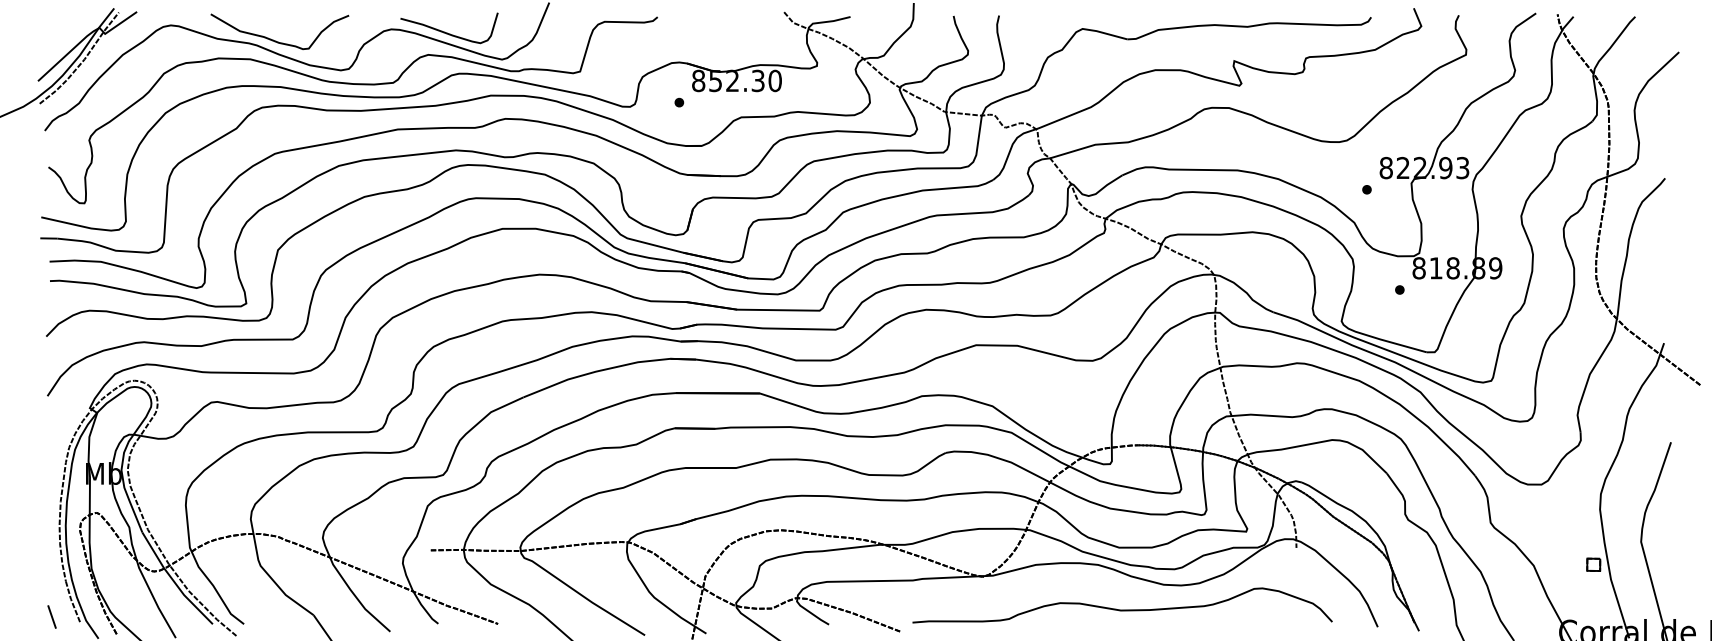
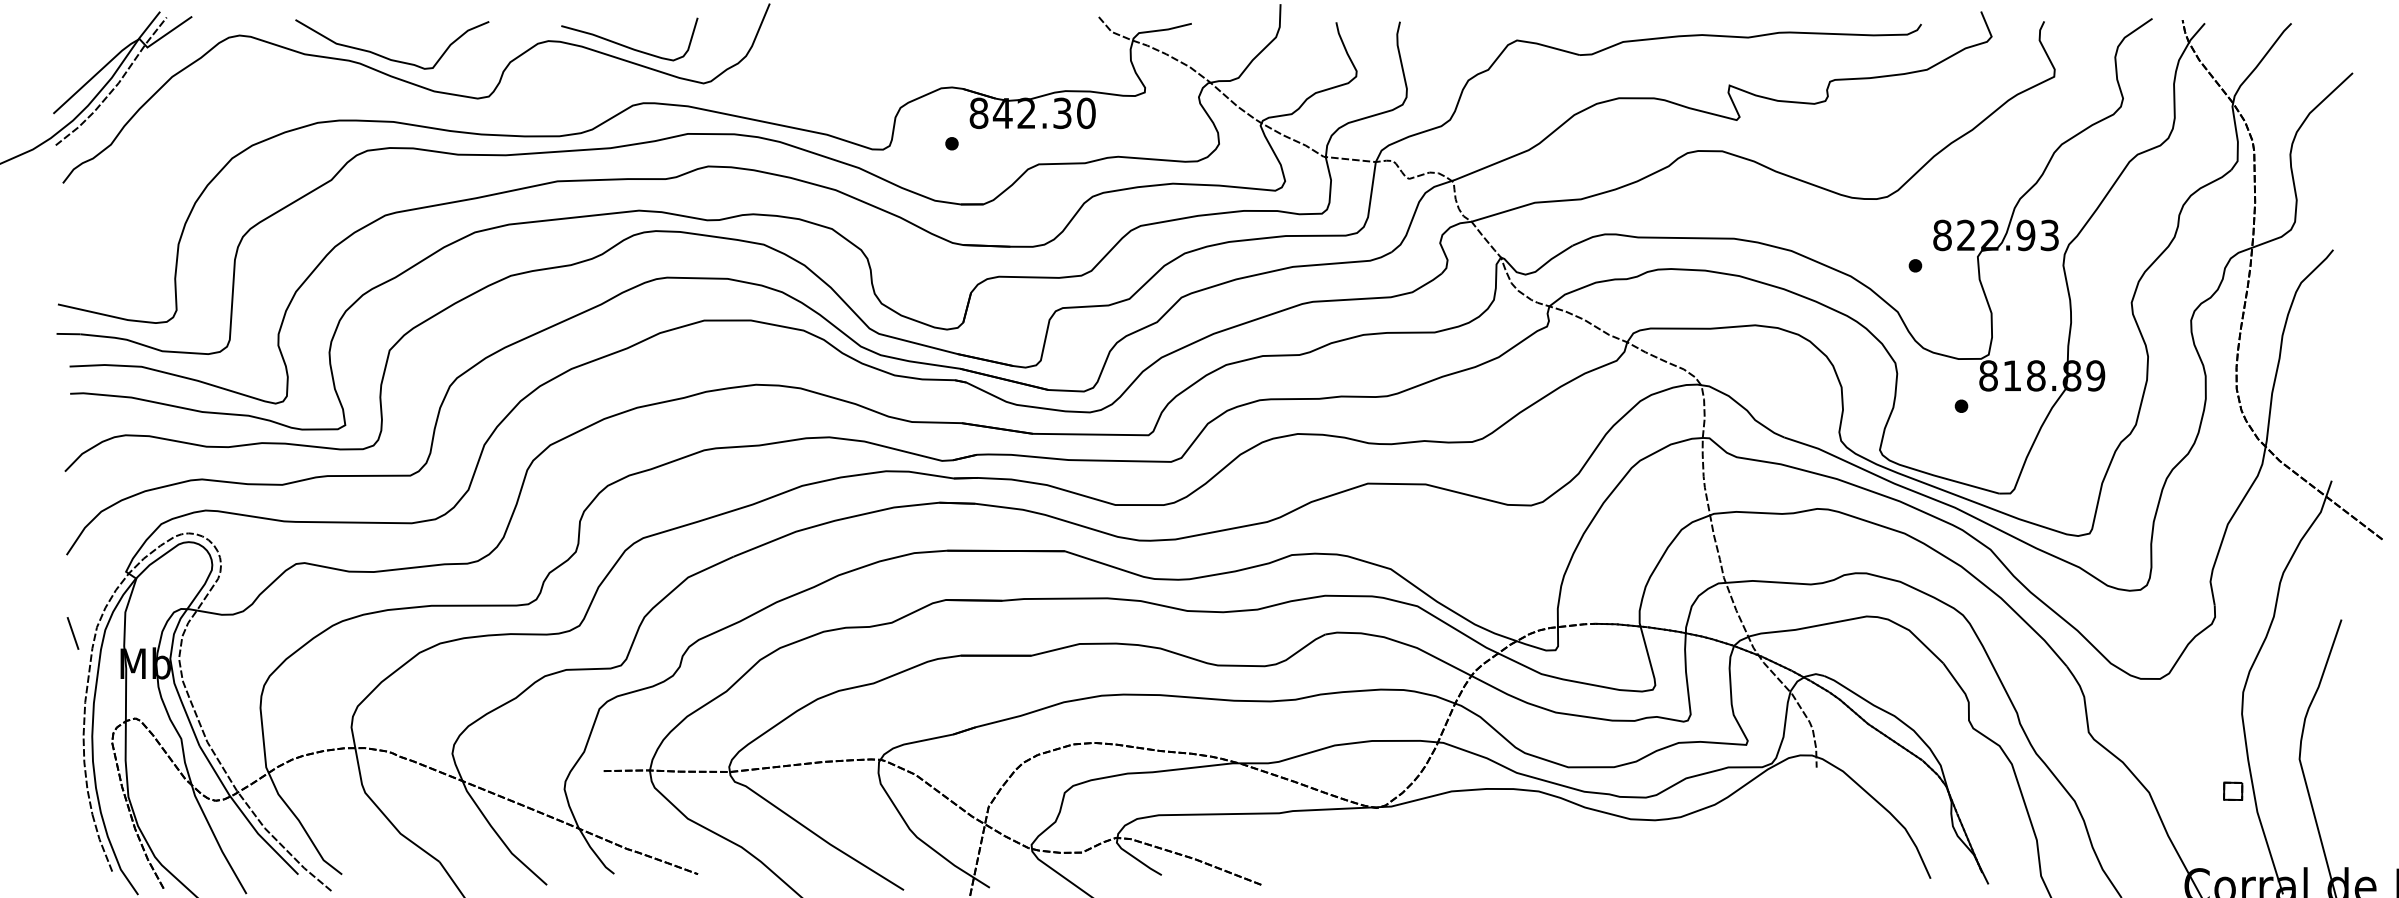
text: (715, 81) -> (1002, 113), 852.30 -> 842.30
curve: (352, 84) -> (494, 118), removed
curve: (1122, 609) -> (1572, 854), removed
line: (51, 617) -> (72, 633), moved

